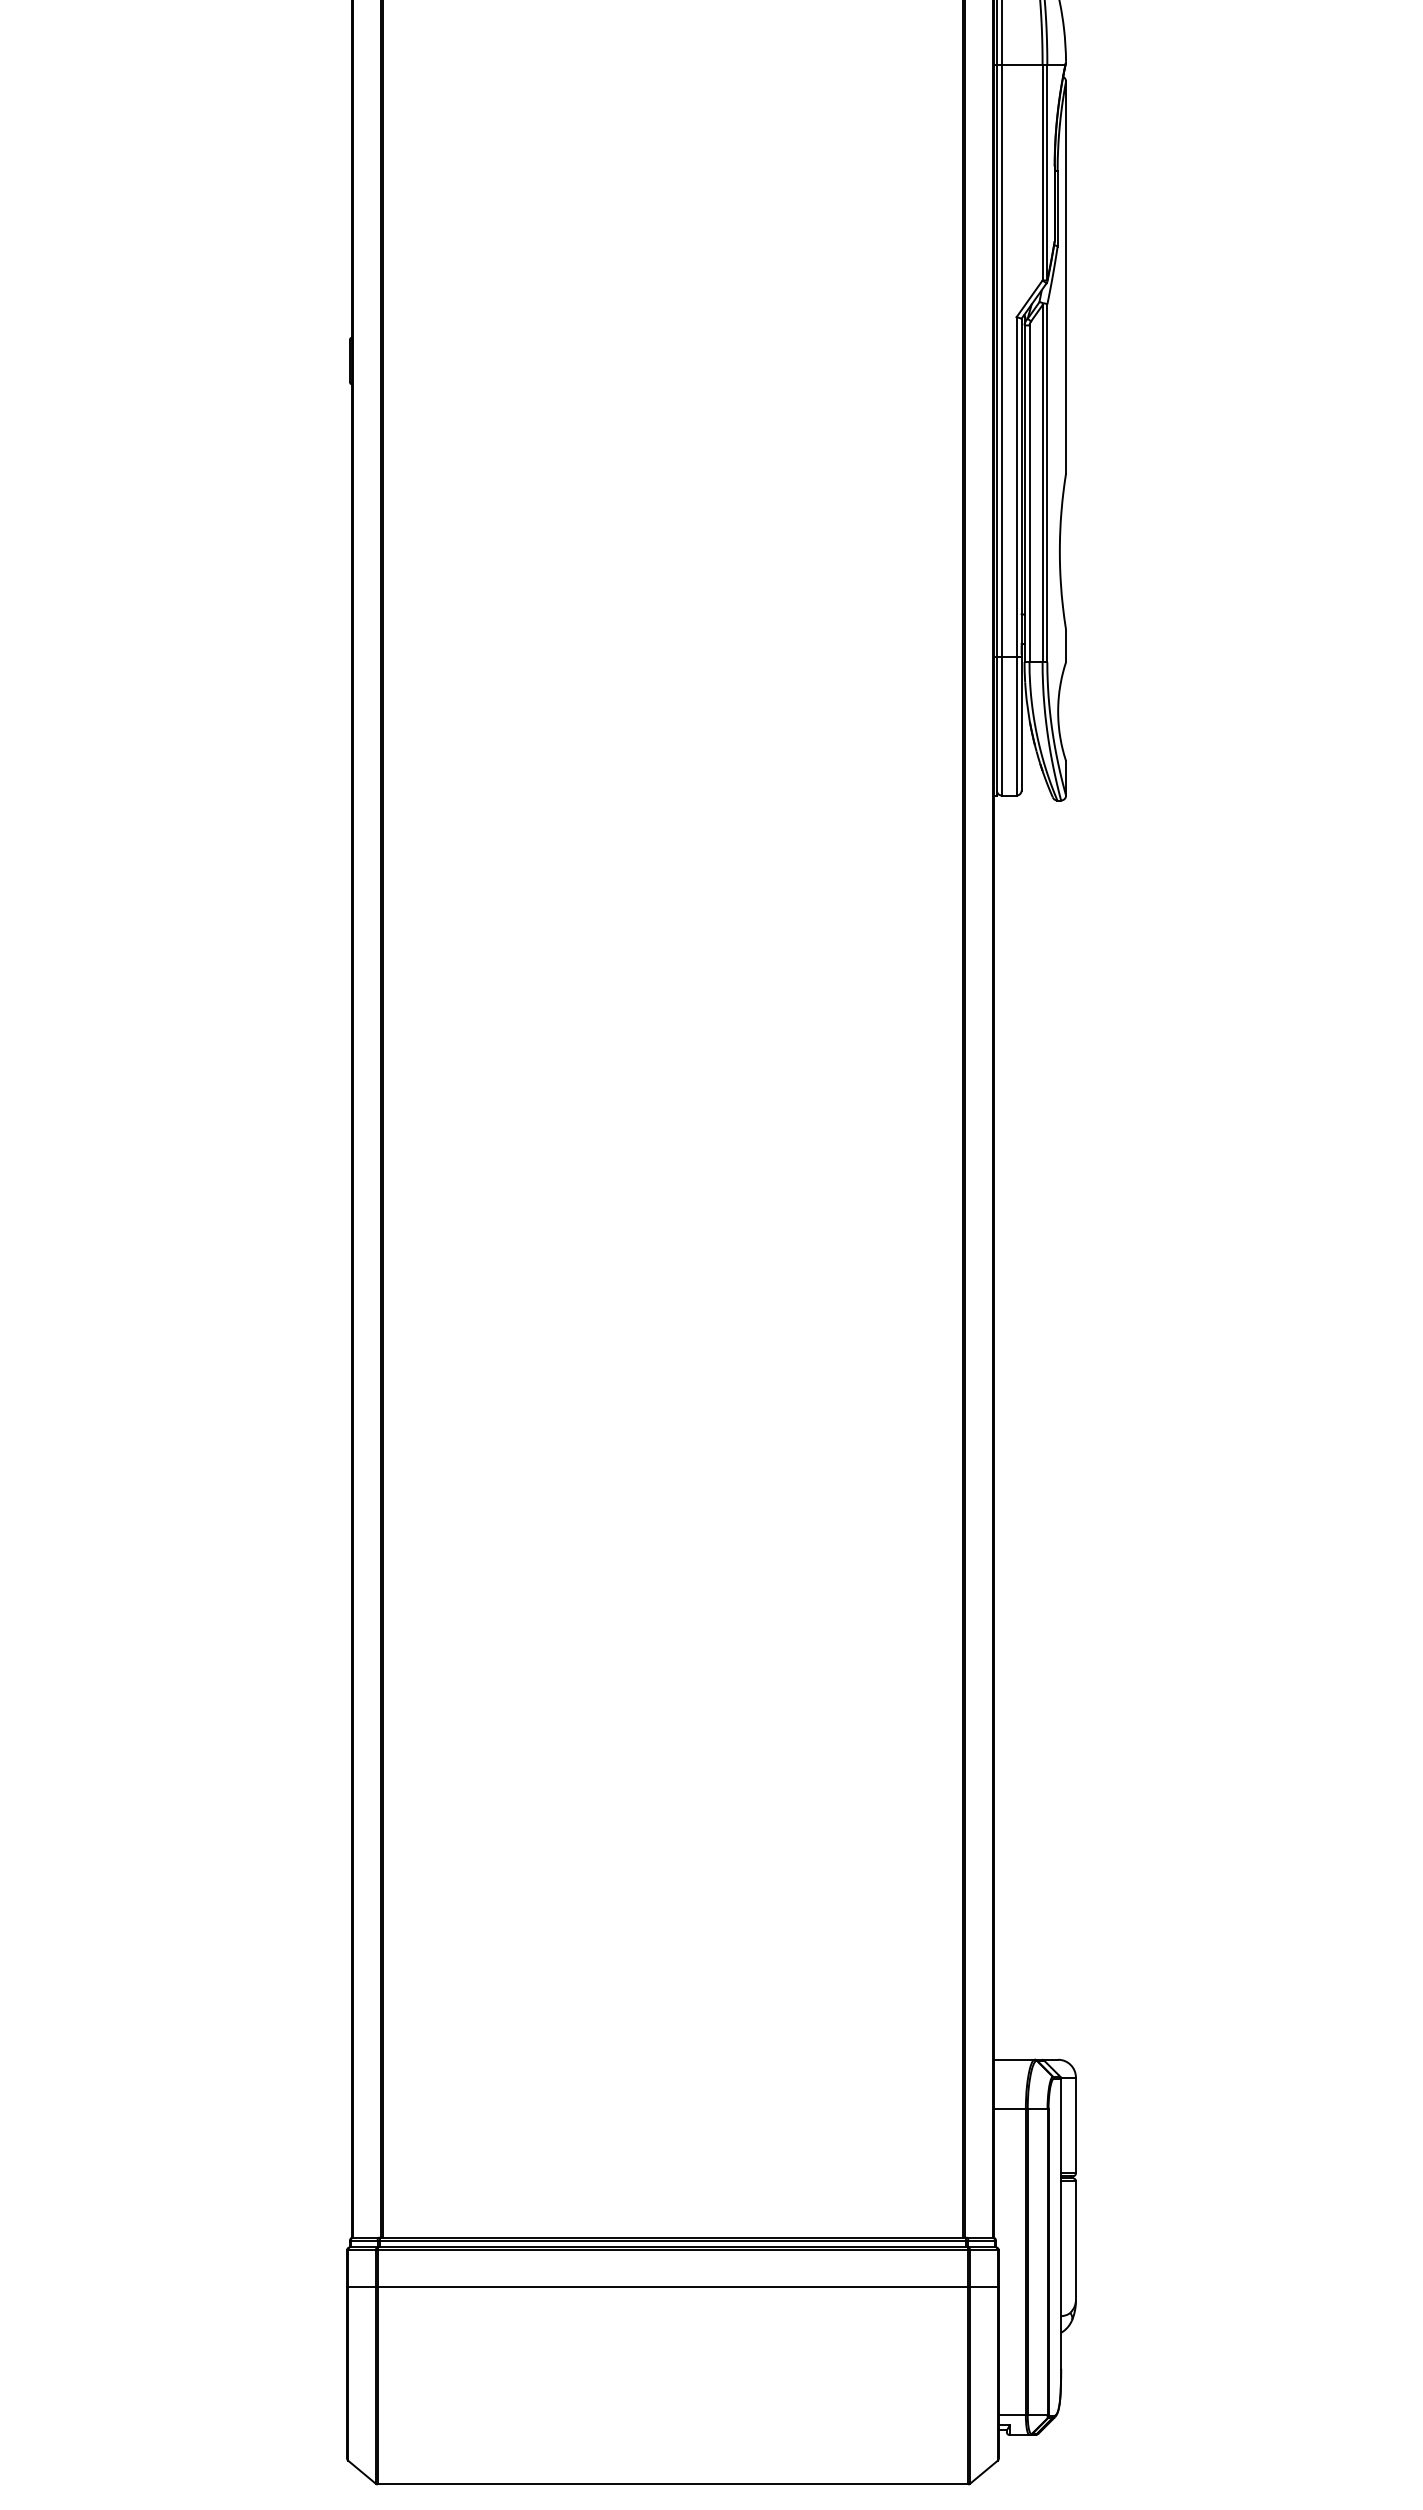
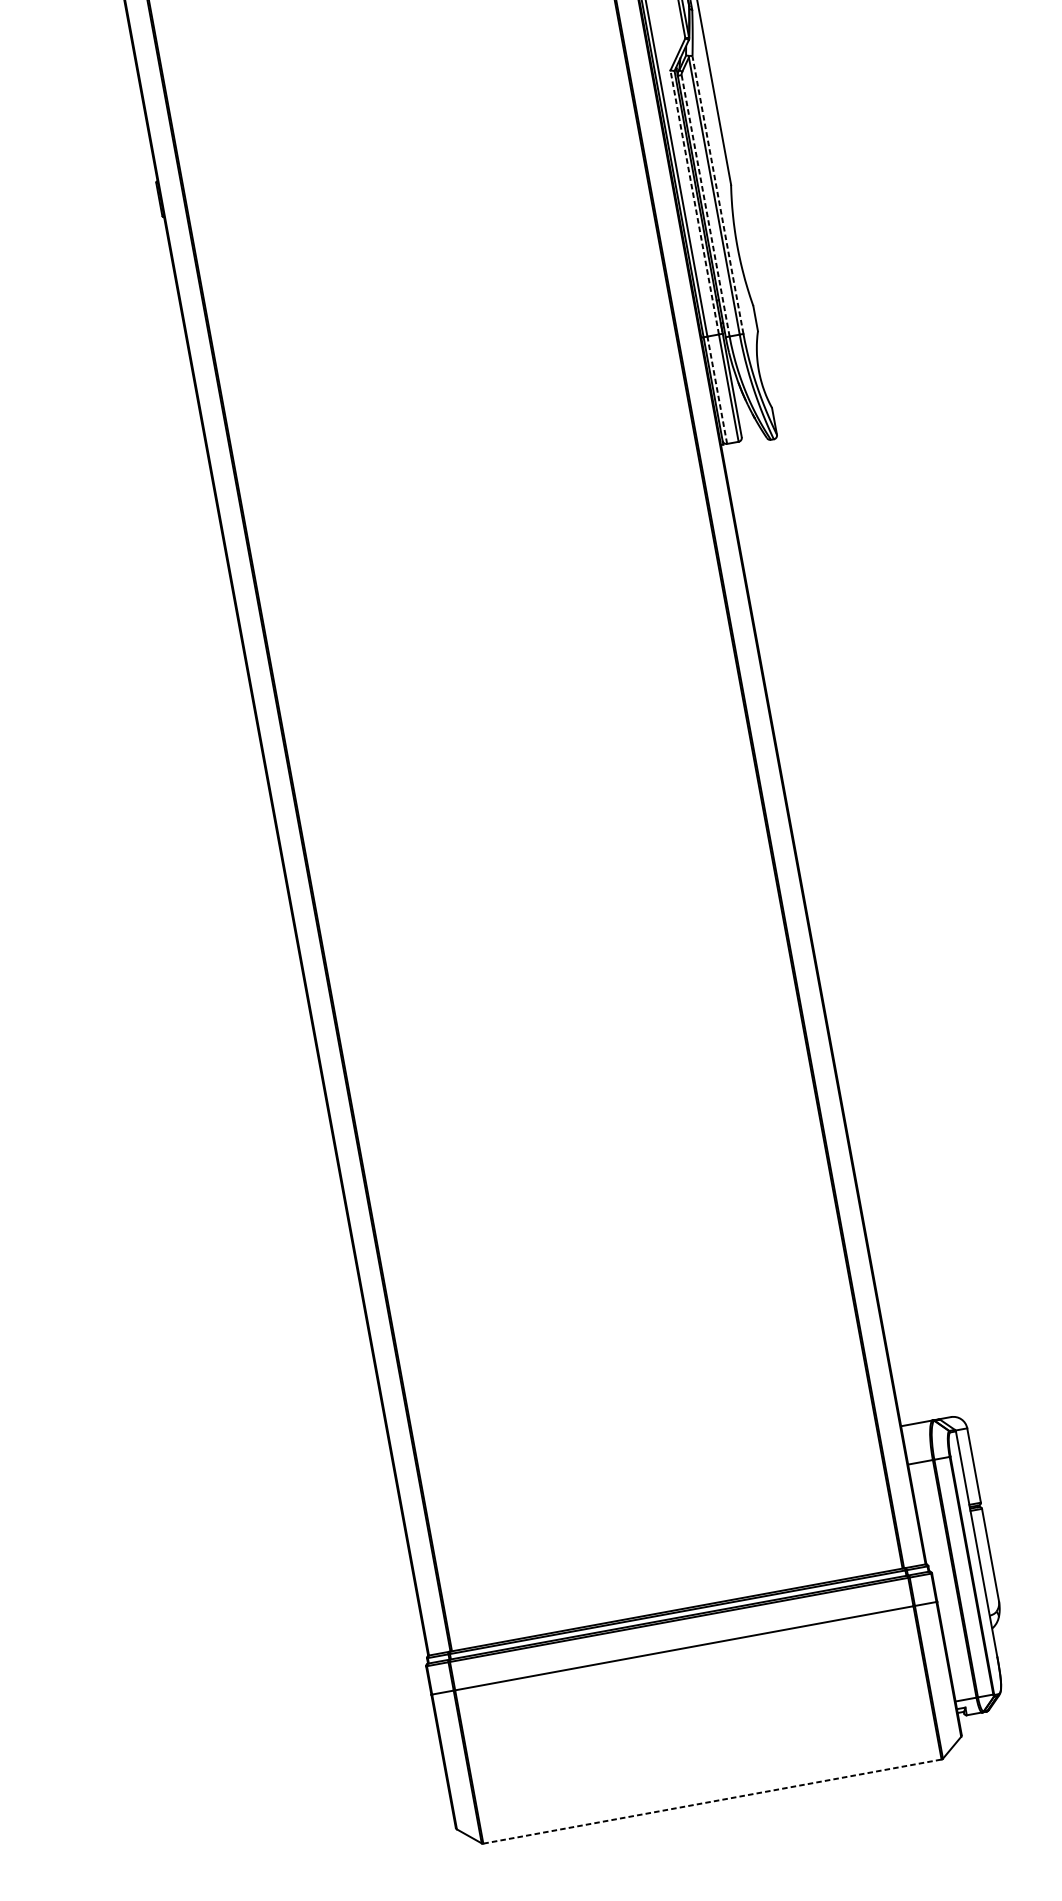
line: (1047, 483) -> (718, 195), solid -> dashed
line: (1016, 486) -> (694, 201), solid -> dashed
line: (1029, 494) -> (705, 206), solid -> dashed
line: (1001, 725) -> (716, 389), solid -> dashed
line: (673, 2484) -> (712, 1801), solid -> dashed

